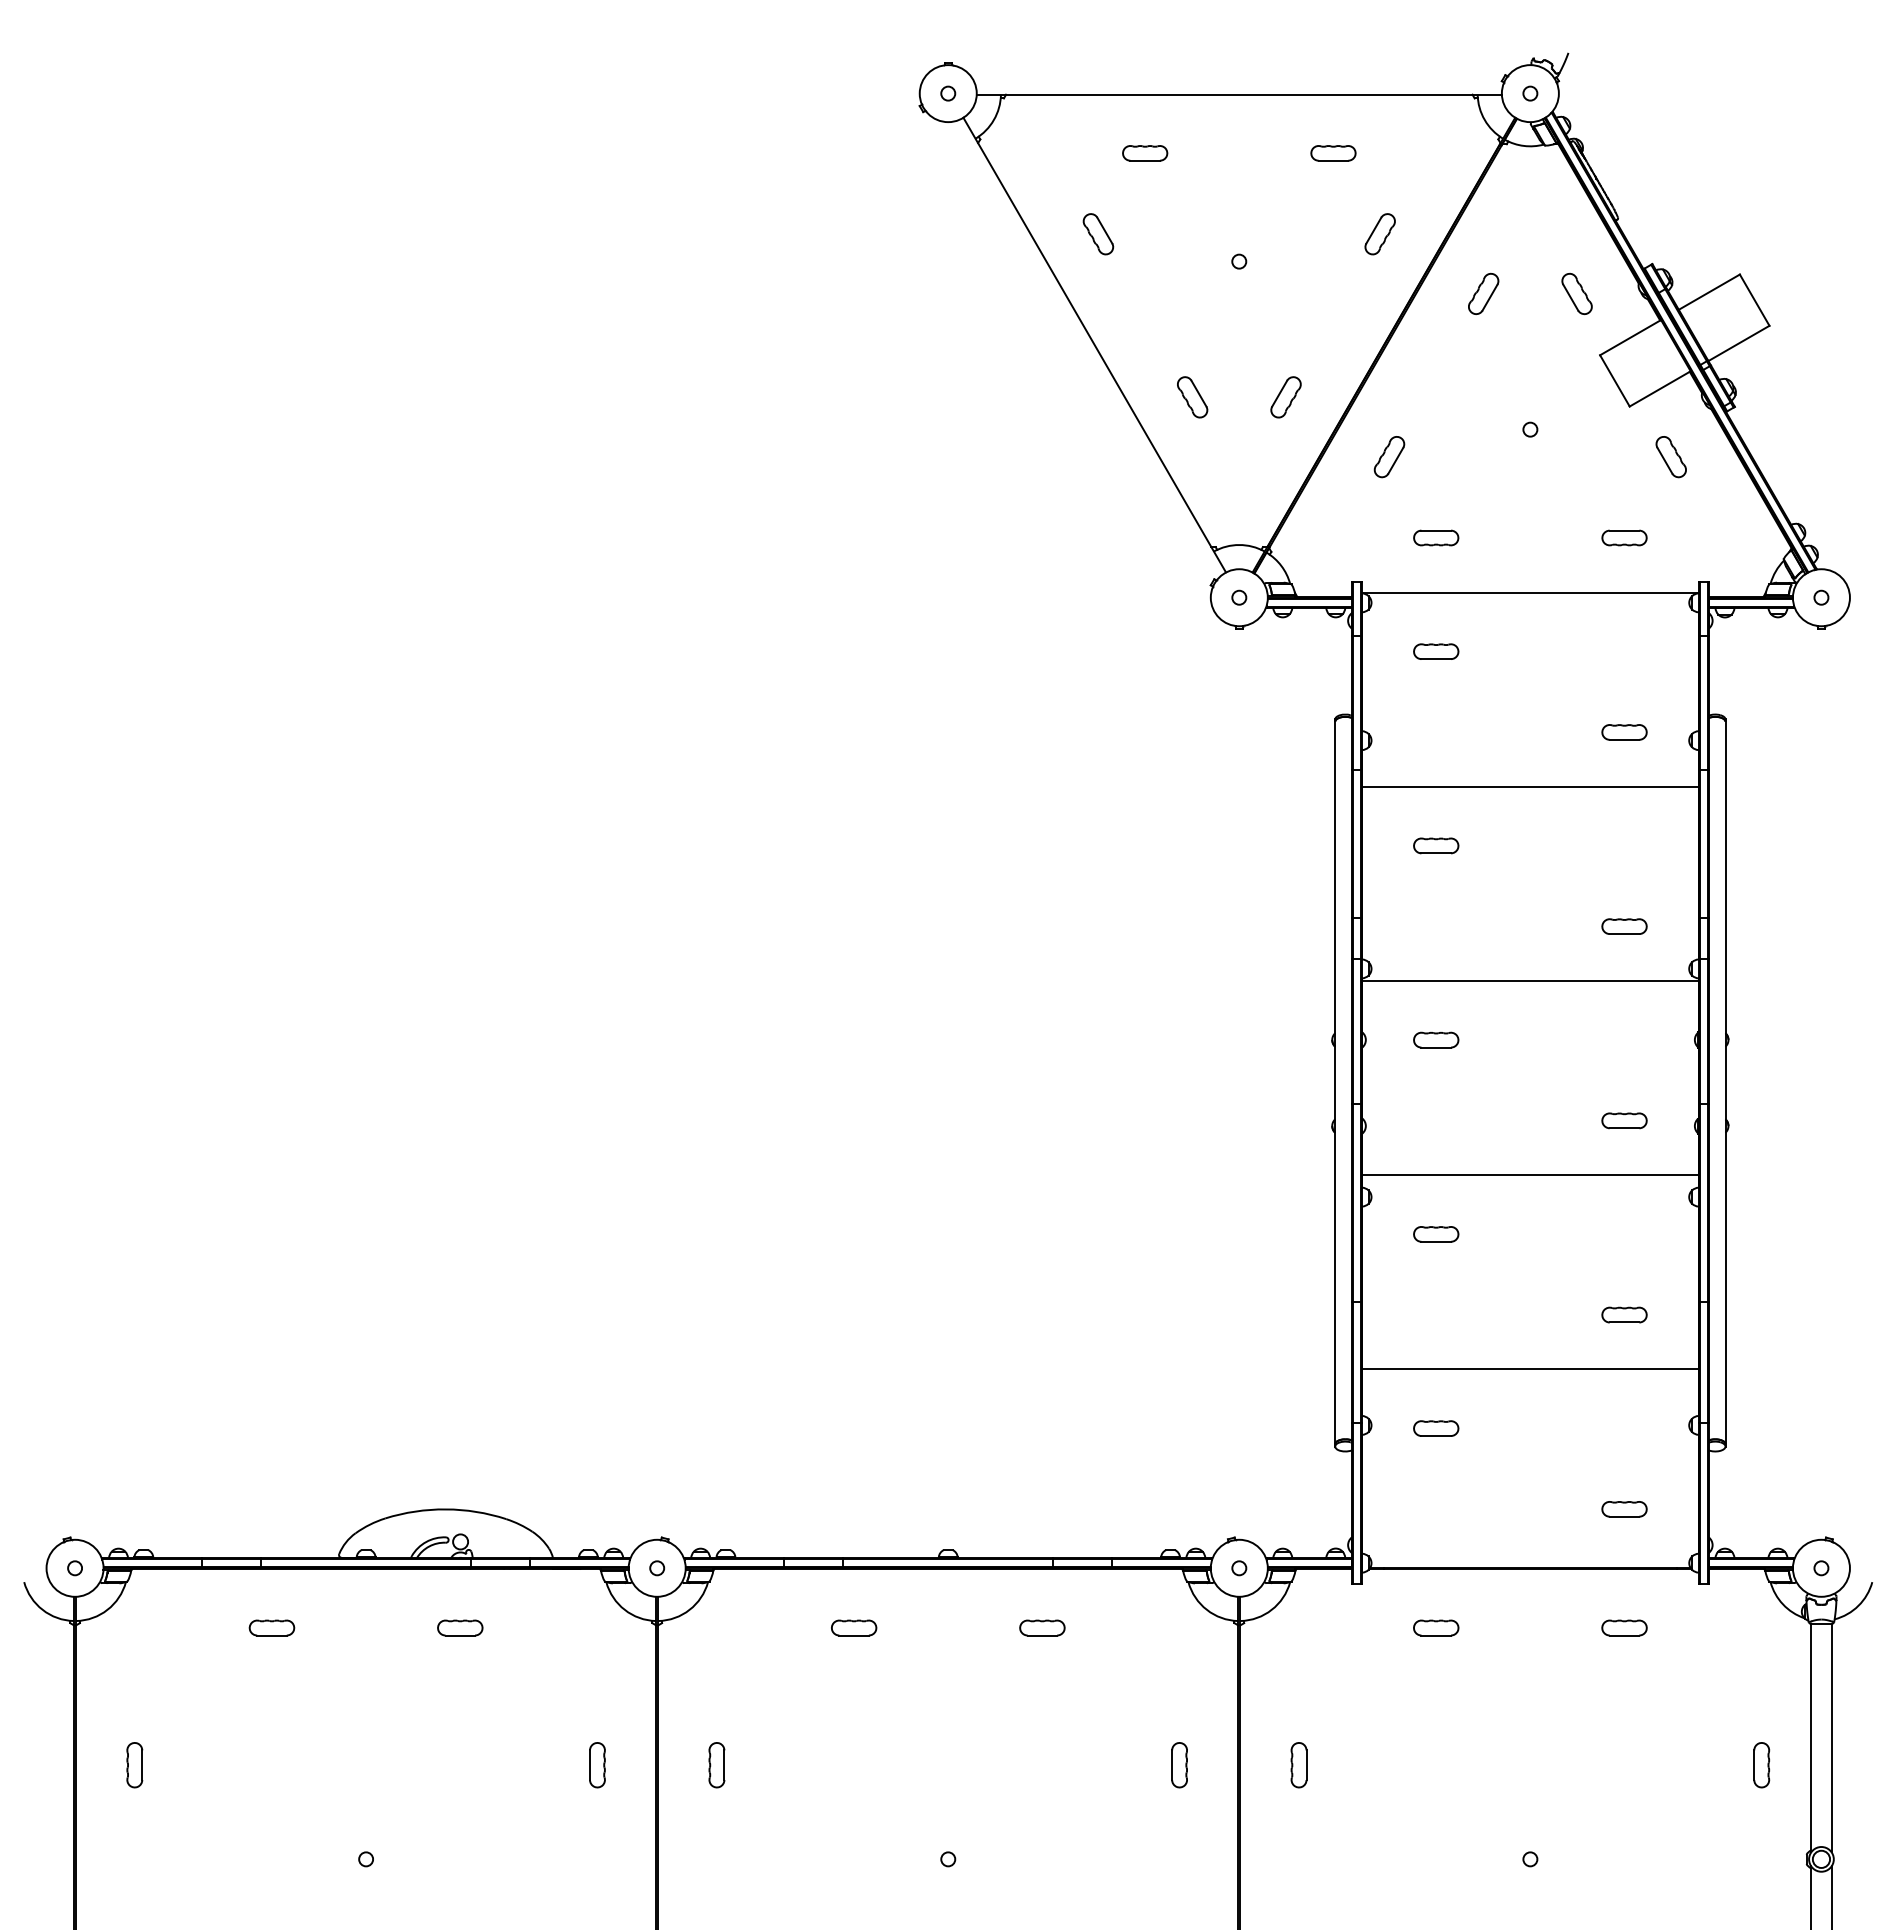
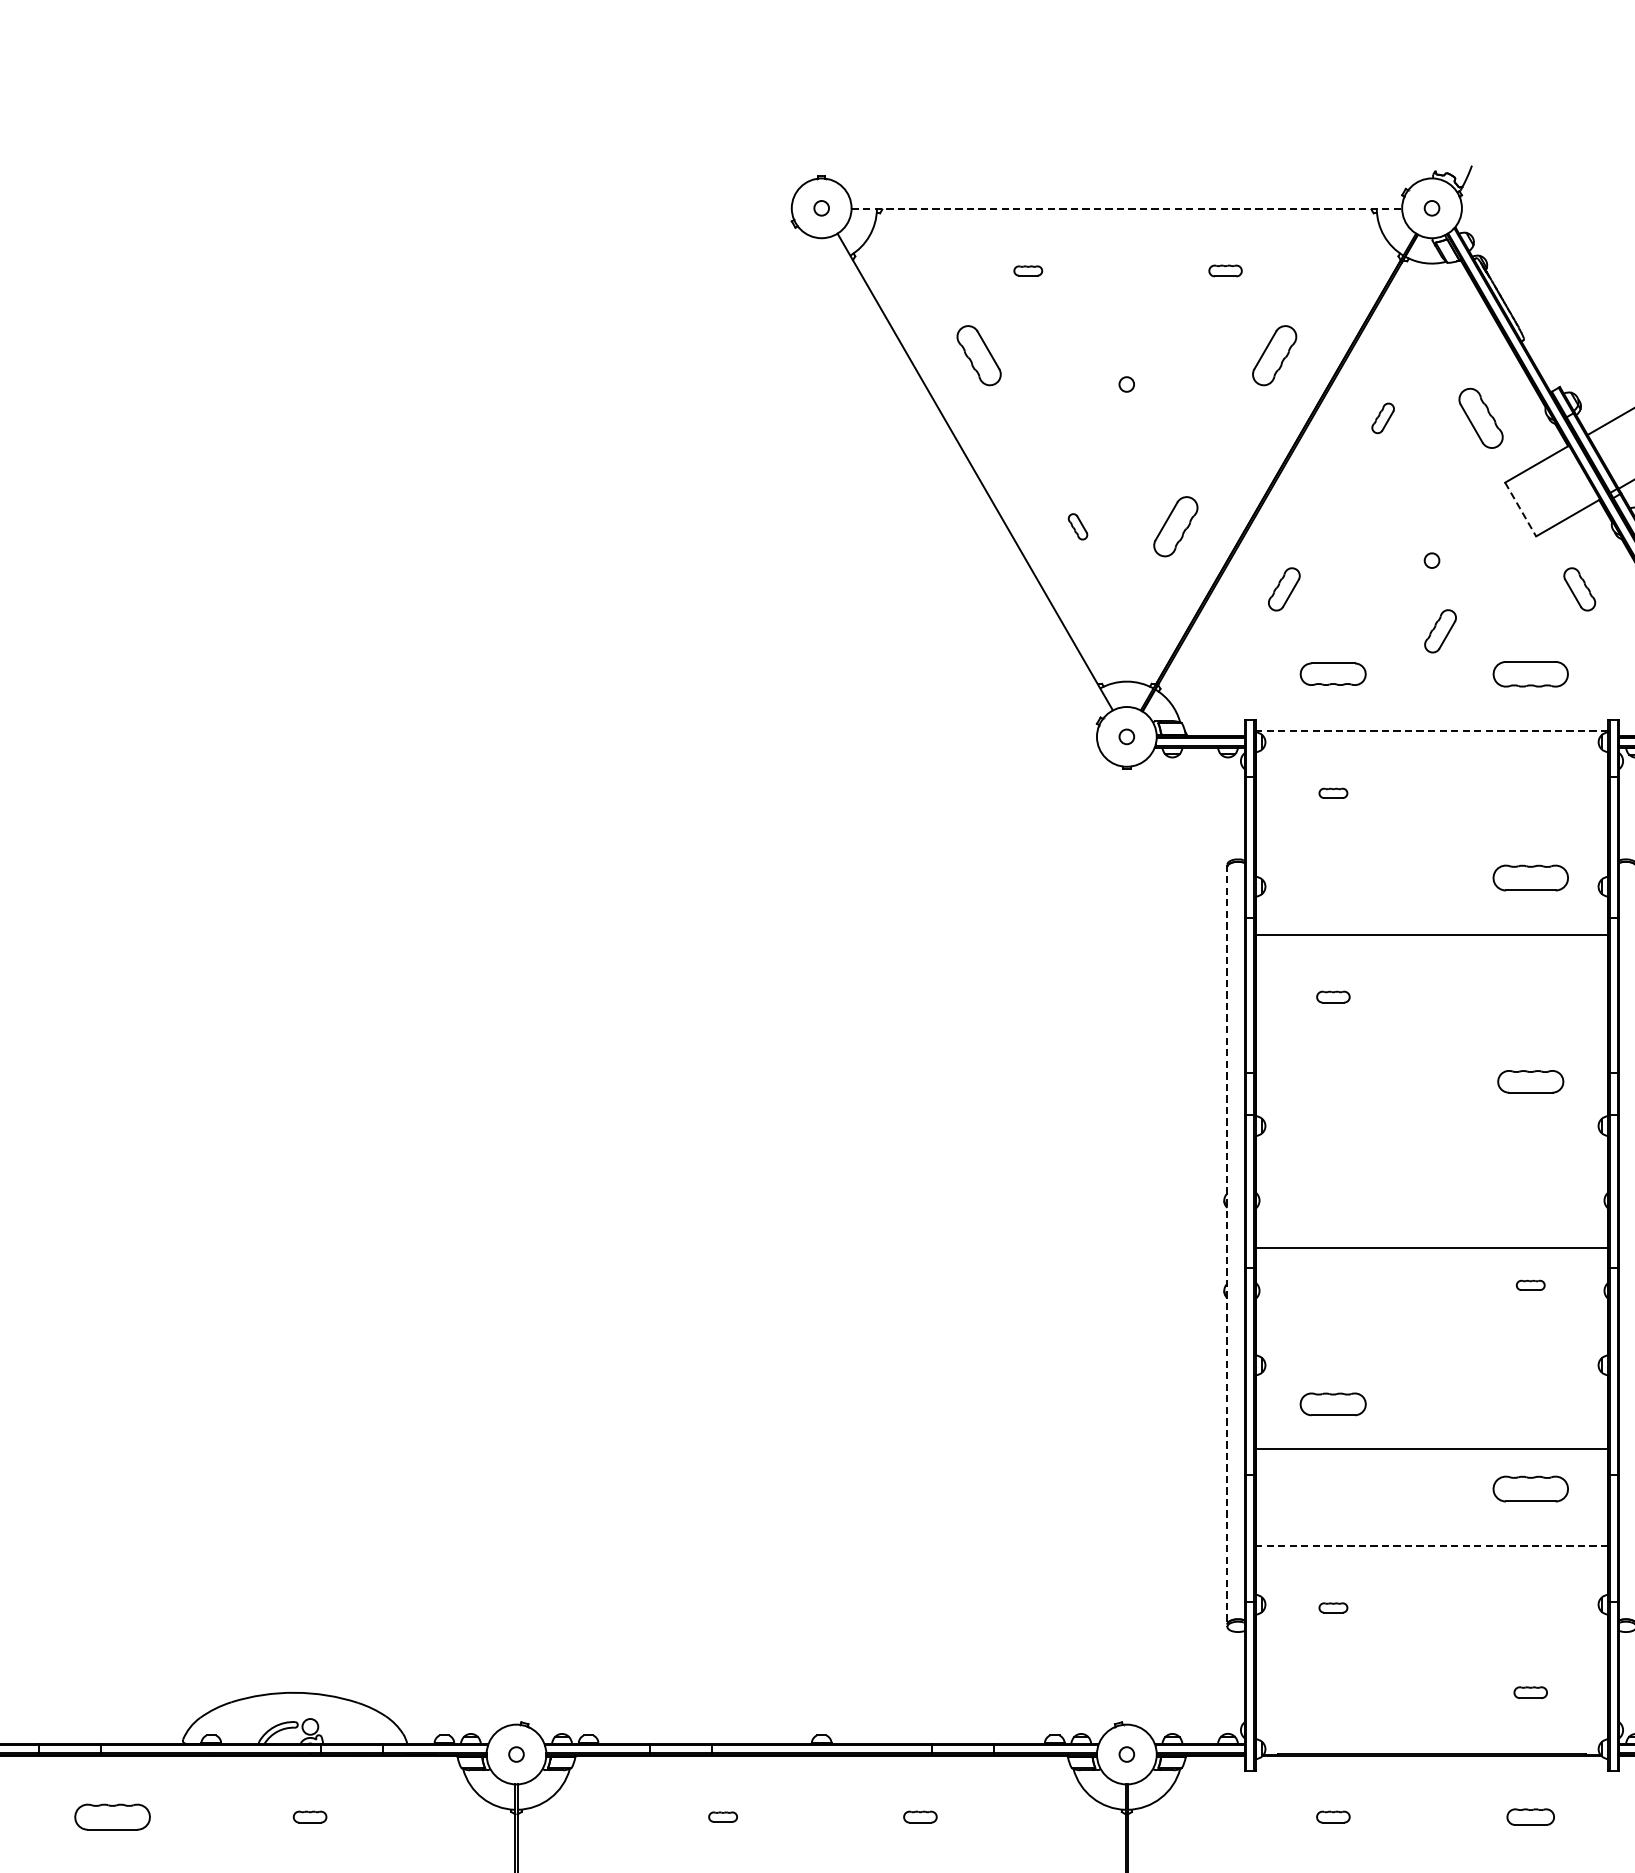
line: (1239, 94) -> (1127, 209), solid -> dashed
part: (1145, 153) -> (1028, 271), size x0.6
part: (1333, 153) -> (1225, 271), size x0.7
part: (1098, 234) -> (979, 356), size x1.4
part: (1379, 234) -> (1273, 356), size x1.4
part: (1483, 293) -> (1382, 417), size x0.7
part: (1576, 293) -> (1480, 417), size x1.4
line: (1614, 380) -> (1520, 509), solid -> dashed
part: (1192, 397) -> (1077, 526), size x0.6
part: (1285, 397) -> (1175, 526), size x1.4
part: (1538, 497) -> (1440, 631), added
part: (1436, 537) -> (1333, 673), size x1.4
part: (1624, 537) -> (1530, 673), size x1.6
line: (1529, 592) -> (1431, 731), solid -> dashed
part: (1436, 651) -> (1333, 793), size x0.6
part: (1624, 732) -> (1530, 878), size x1.6
part: (1436, 845) -> (1333, 996), size x0.7
part: (1624, 926) -> (1530, 1081), size x1.4
line: (1530, 980) -> (1432, 1247), moved
part: (1436, 1039) -> (1333, 1200), removed
line: (1335, 1083) -> (1227, 1246), solid -> dashed
part: (1624, 1120) -> (1530, 1285), size x0.6
line: (1530, 1175) -> (1432, 1449), moved
part: (1436, 1234) -> (1333, 1404), size x1.4
part: (1624, 1314) -> (1530, 1488), size x1.6
line: (1529, 1369) -> (1431, 1546), solid -> dashed
part: (1436, 1428) -> (1333, 1607), size x0.6
part: (1624, 1509) -> (1530, 1692), size x0.7
part: (271, 1627) -> (112, 1816), size x1.6
part: (460, 1627) -> (310, 1816), size x0.7
part: (854, 1627) -> (723, 1816), size x0.6
part: (1042, 1627) -> (920, 1816), size x0.7
part: (1436, 1627) -> (1333, 1816), size x0.7

